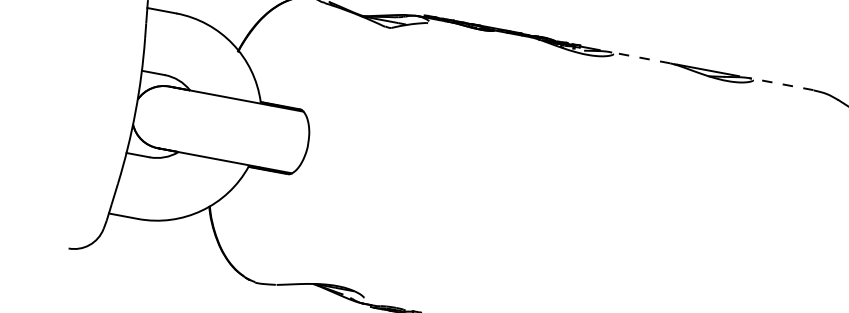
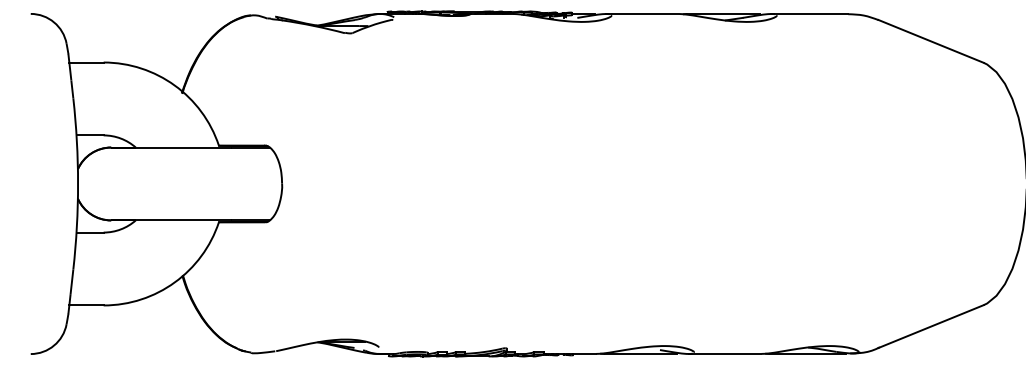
line: (639, 57) -> (641, 13), dashed -> solid
line: (781, 83) -> (809, 13), dashed -> solid

